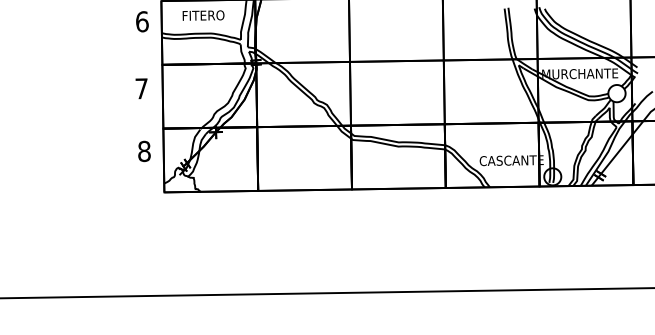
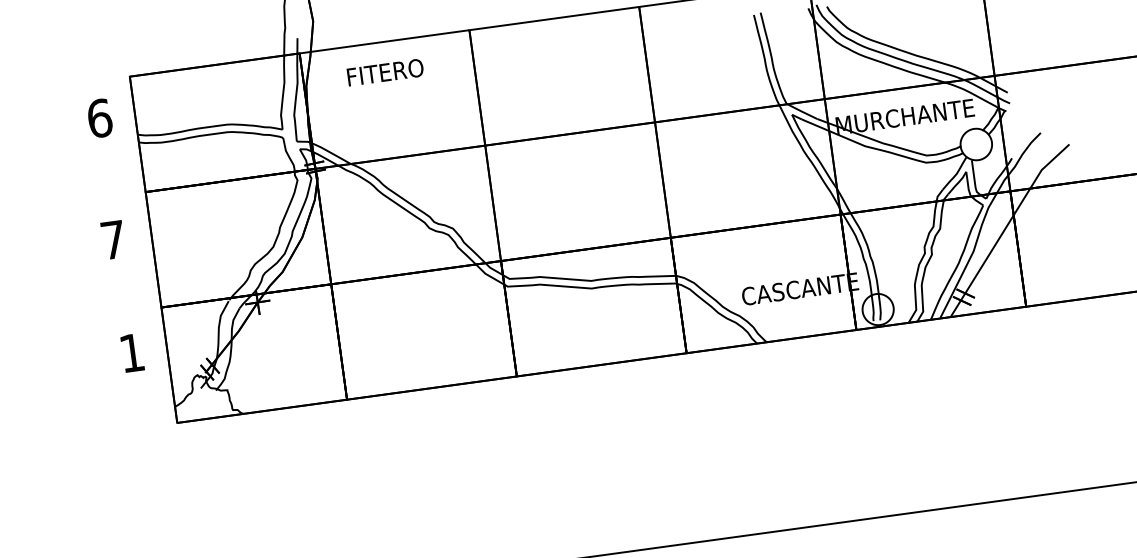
text: (203, 15) -> (385, 72), moved
text: (144, 151) -> (132, 353), 8 -> 1

